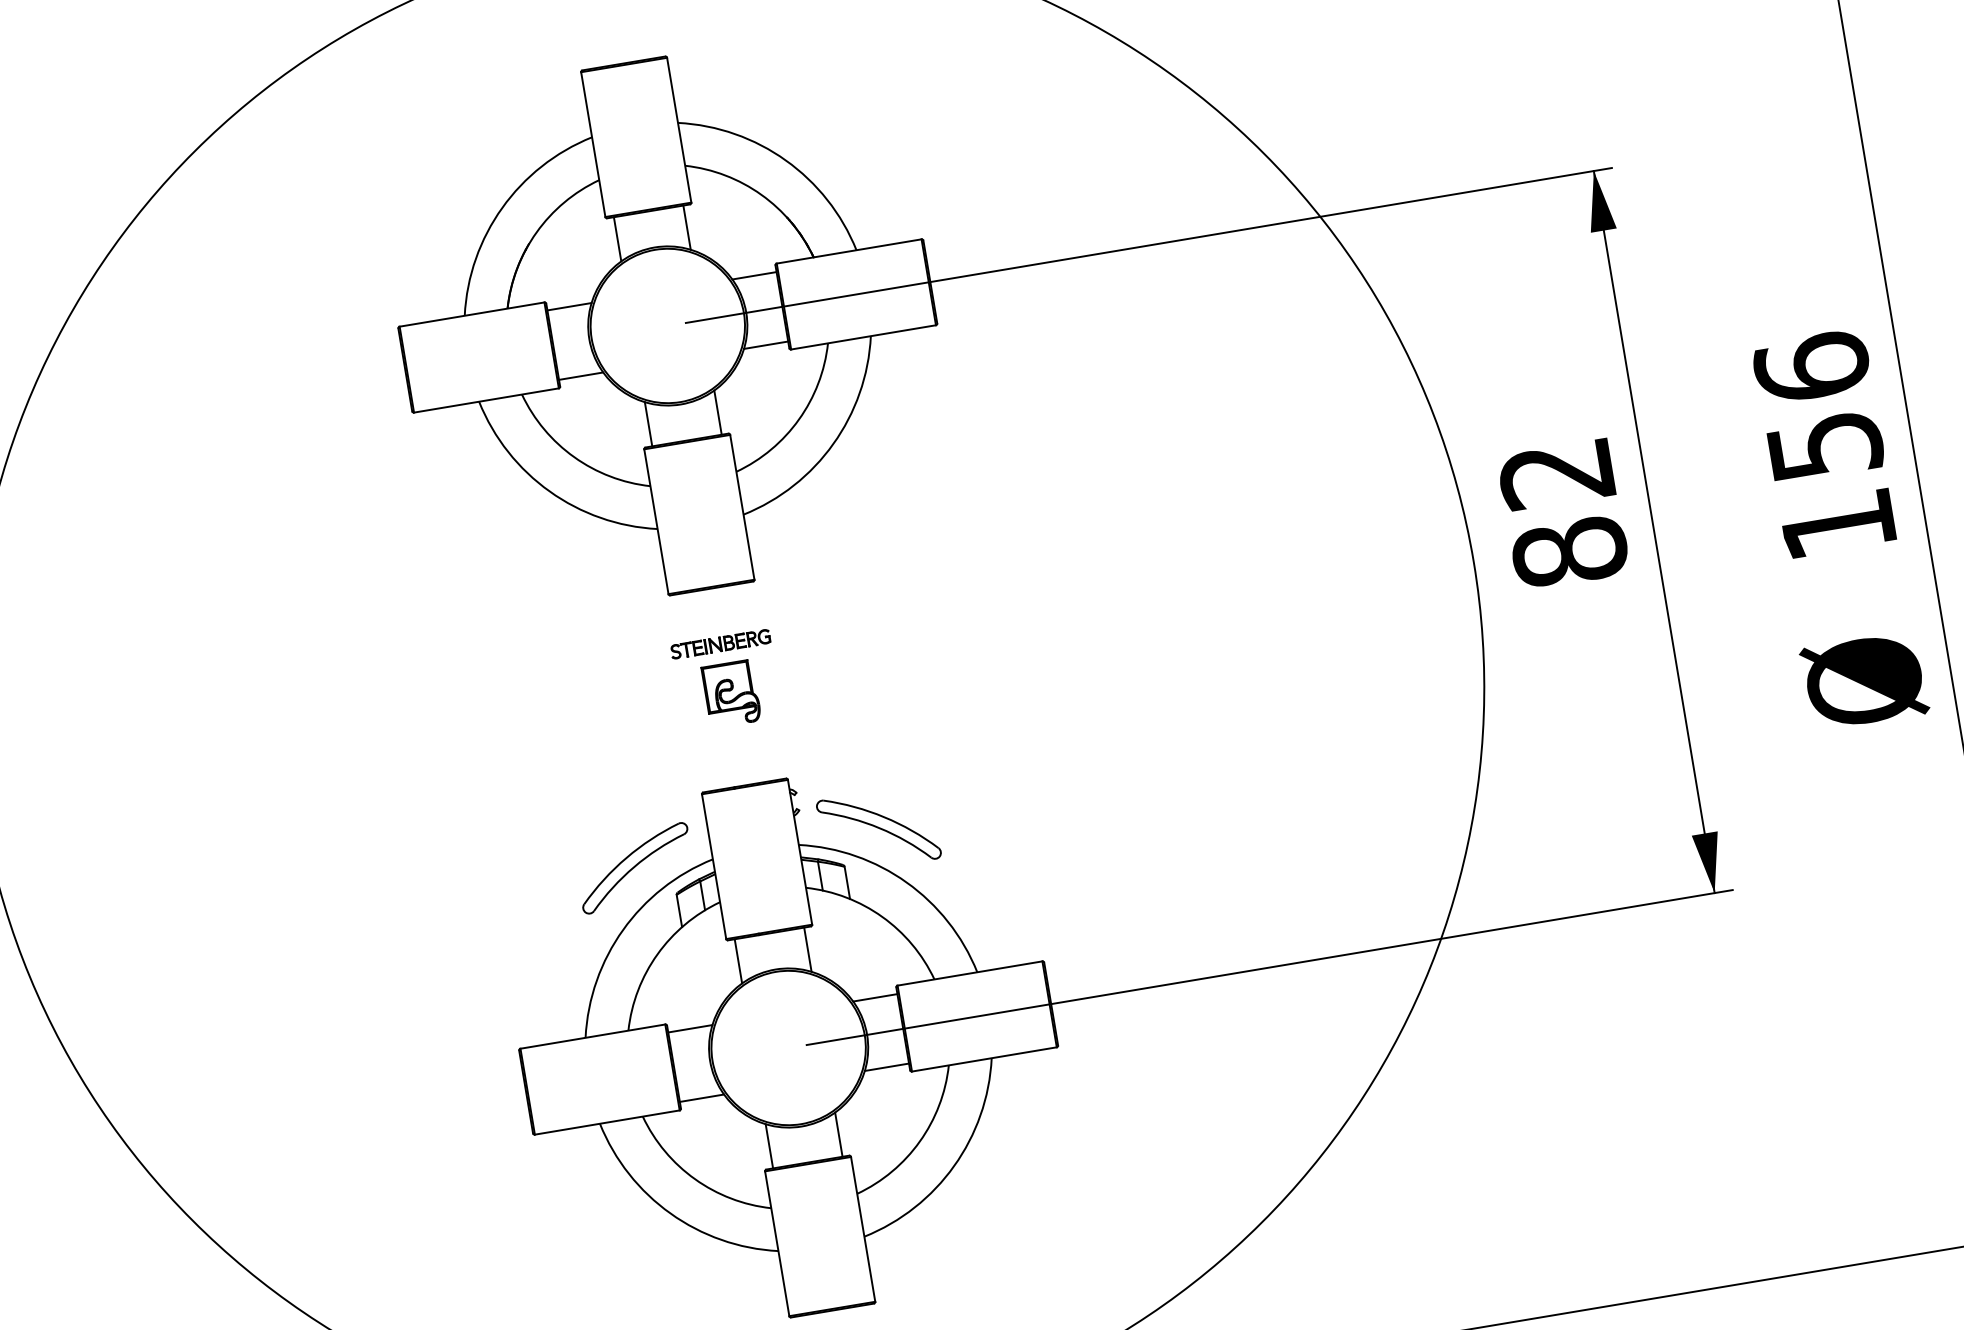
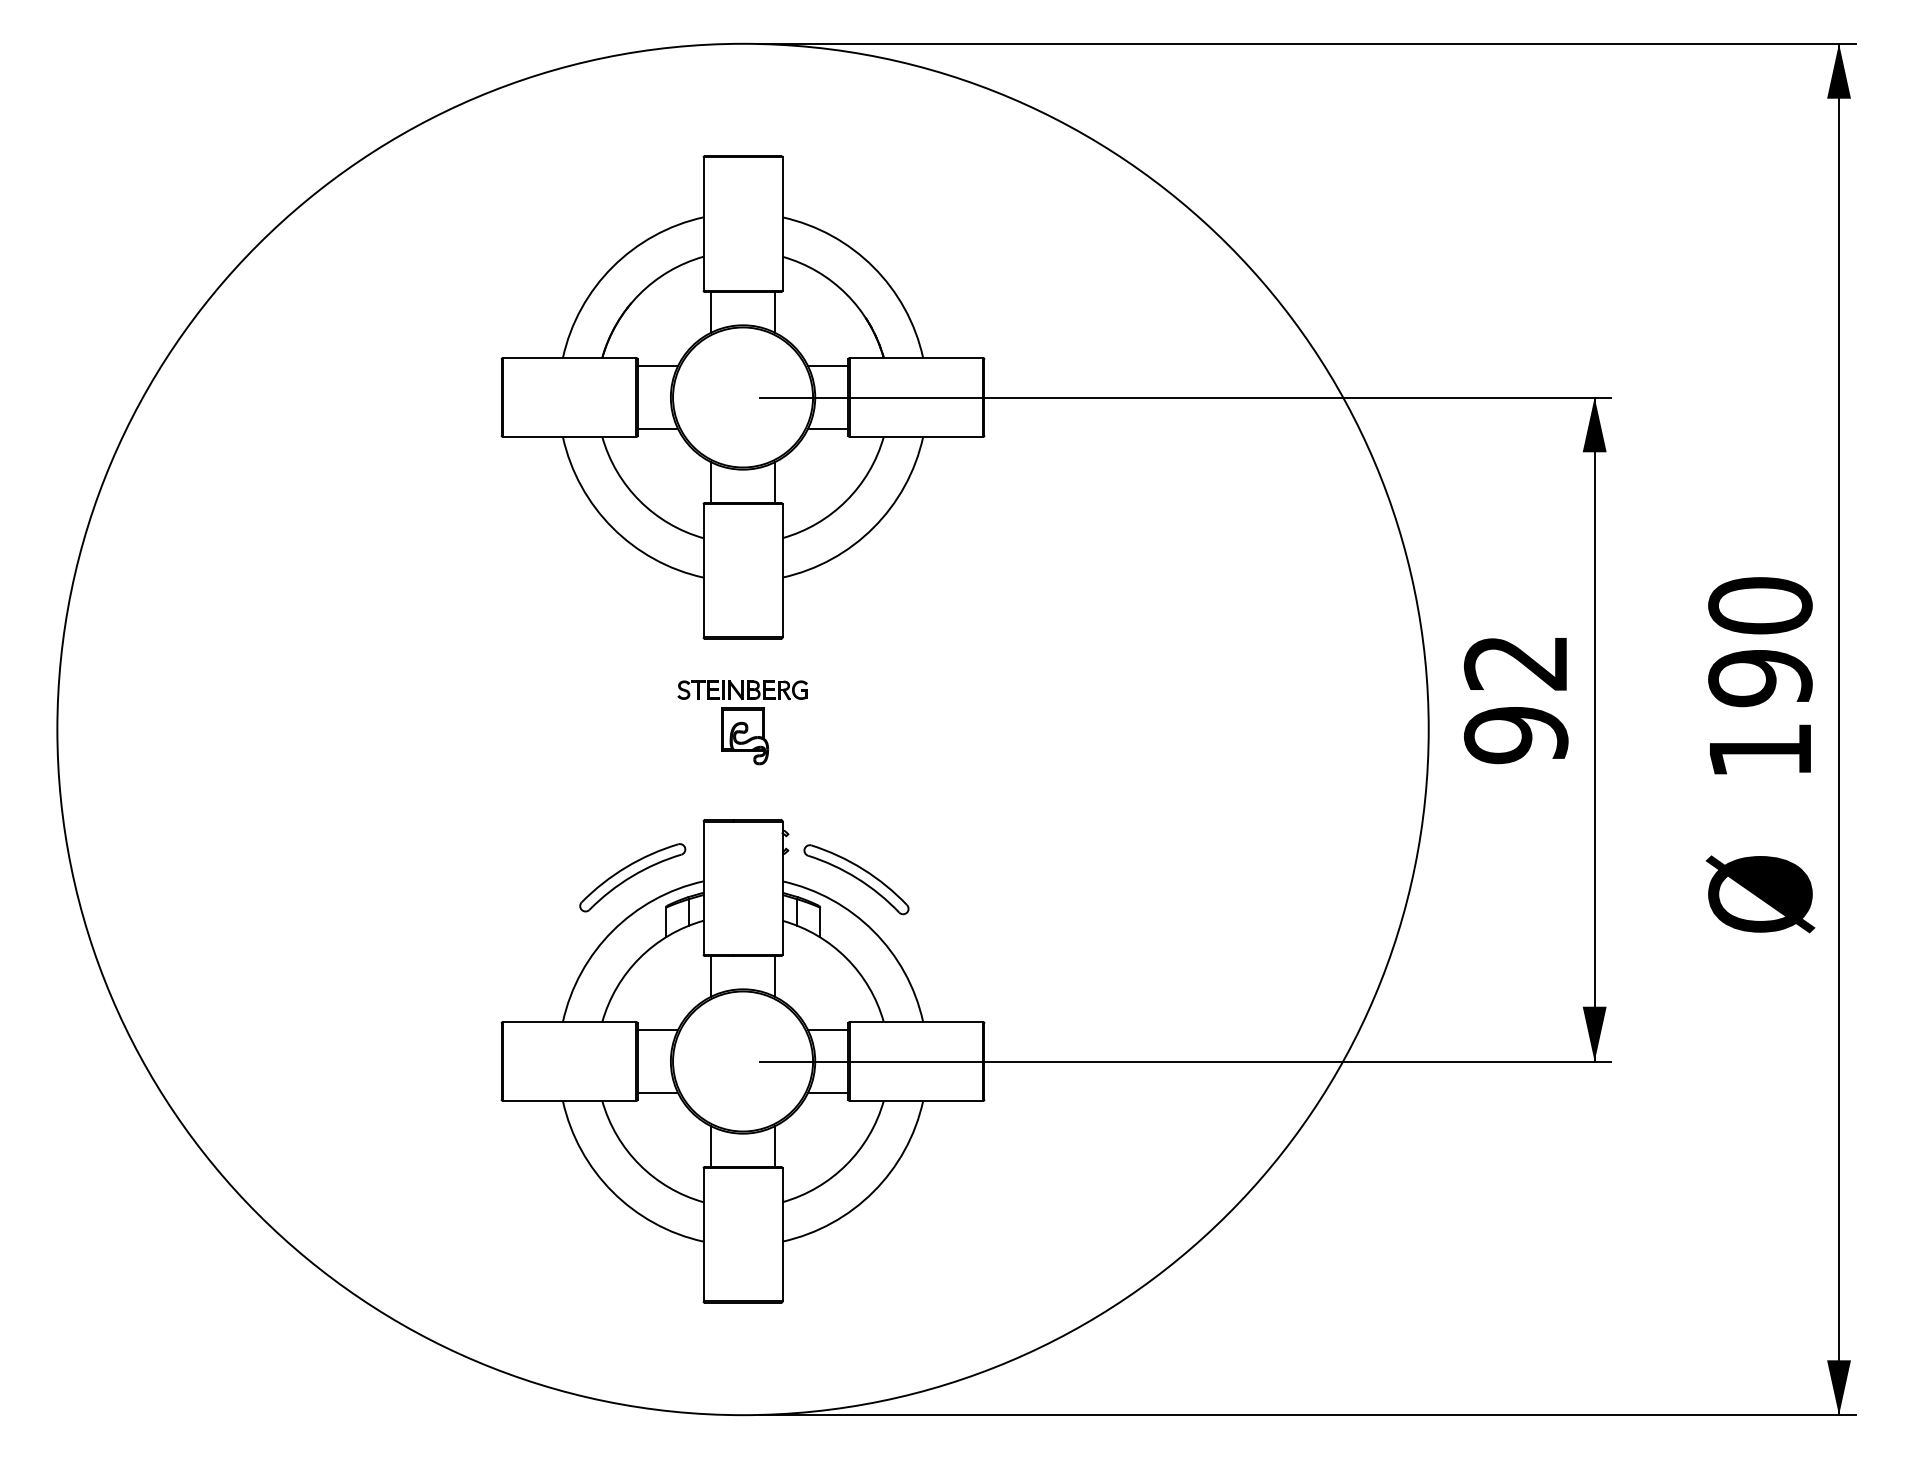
text: (1818, 406) -> (1760, 641), 156 -> 190
text: (1570, 552) -> (1516, 735), 82 -> 92
part: (720, 643) -> (742, 689), size x1.43

